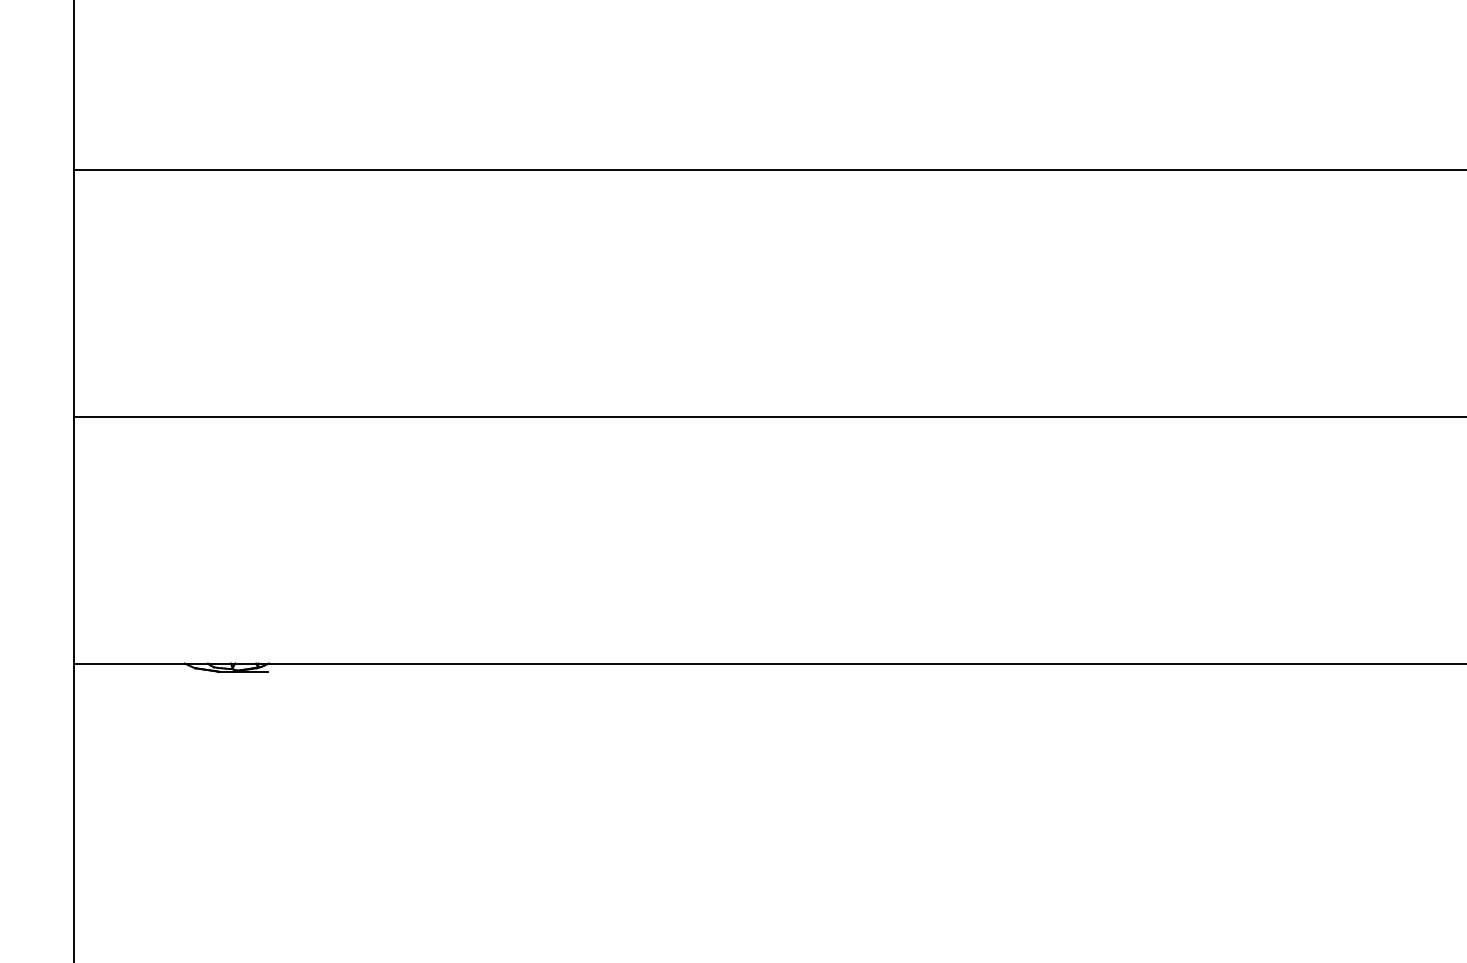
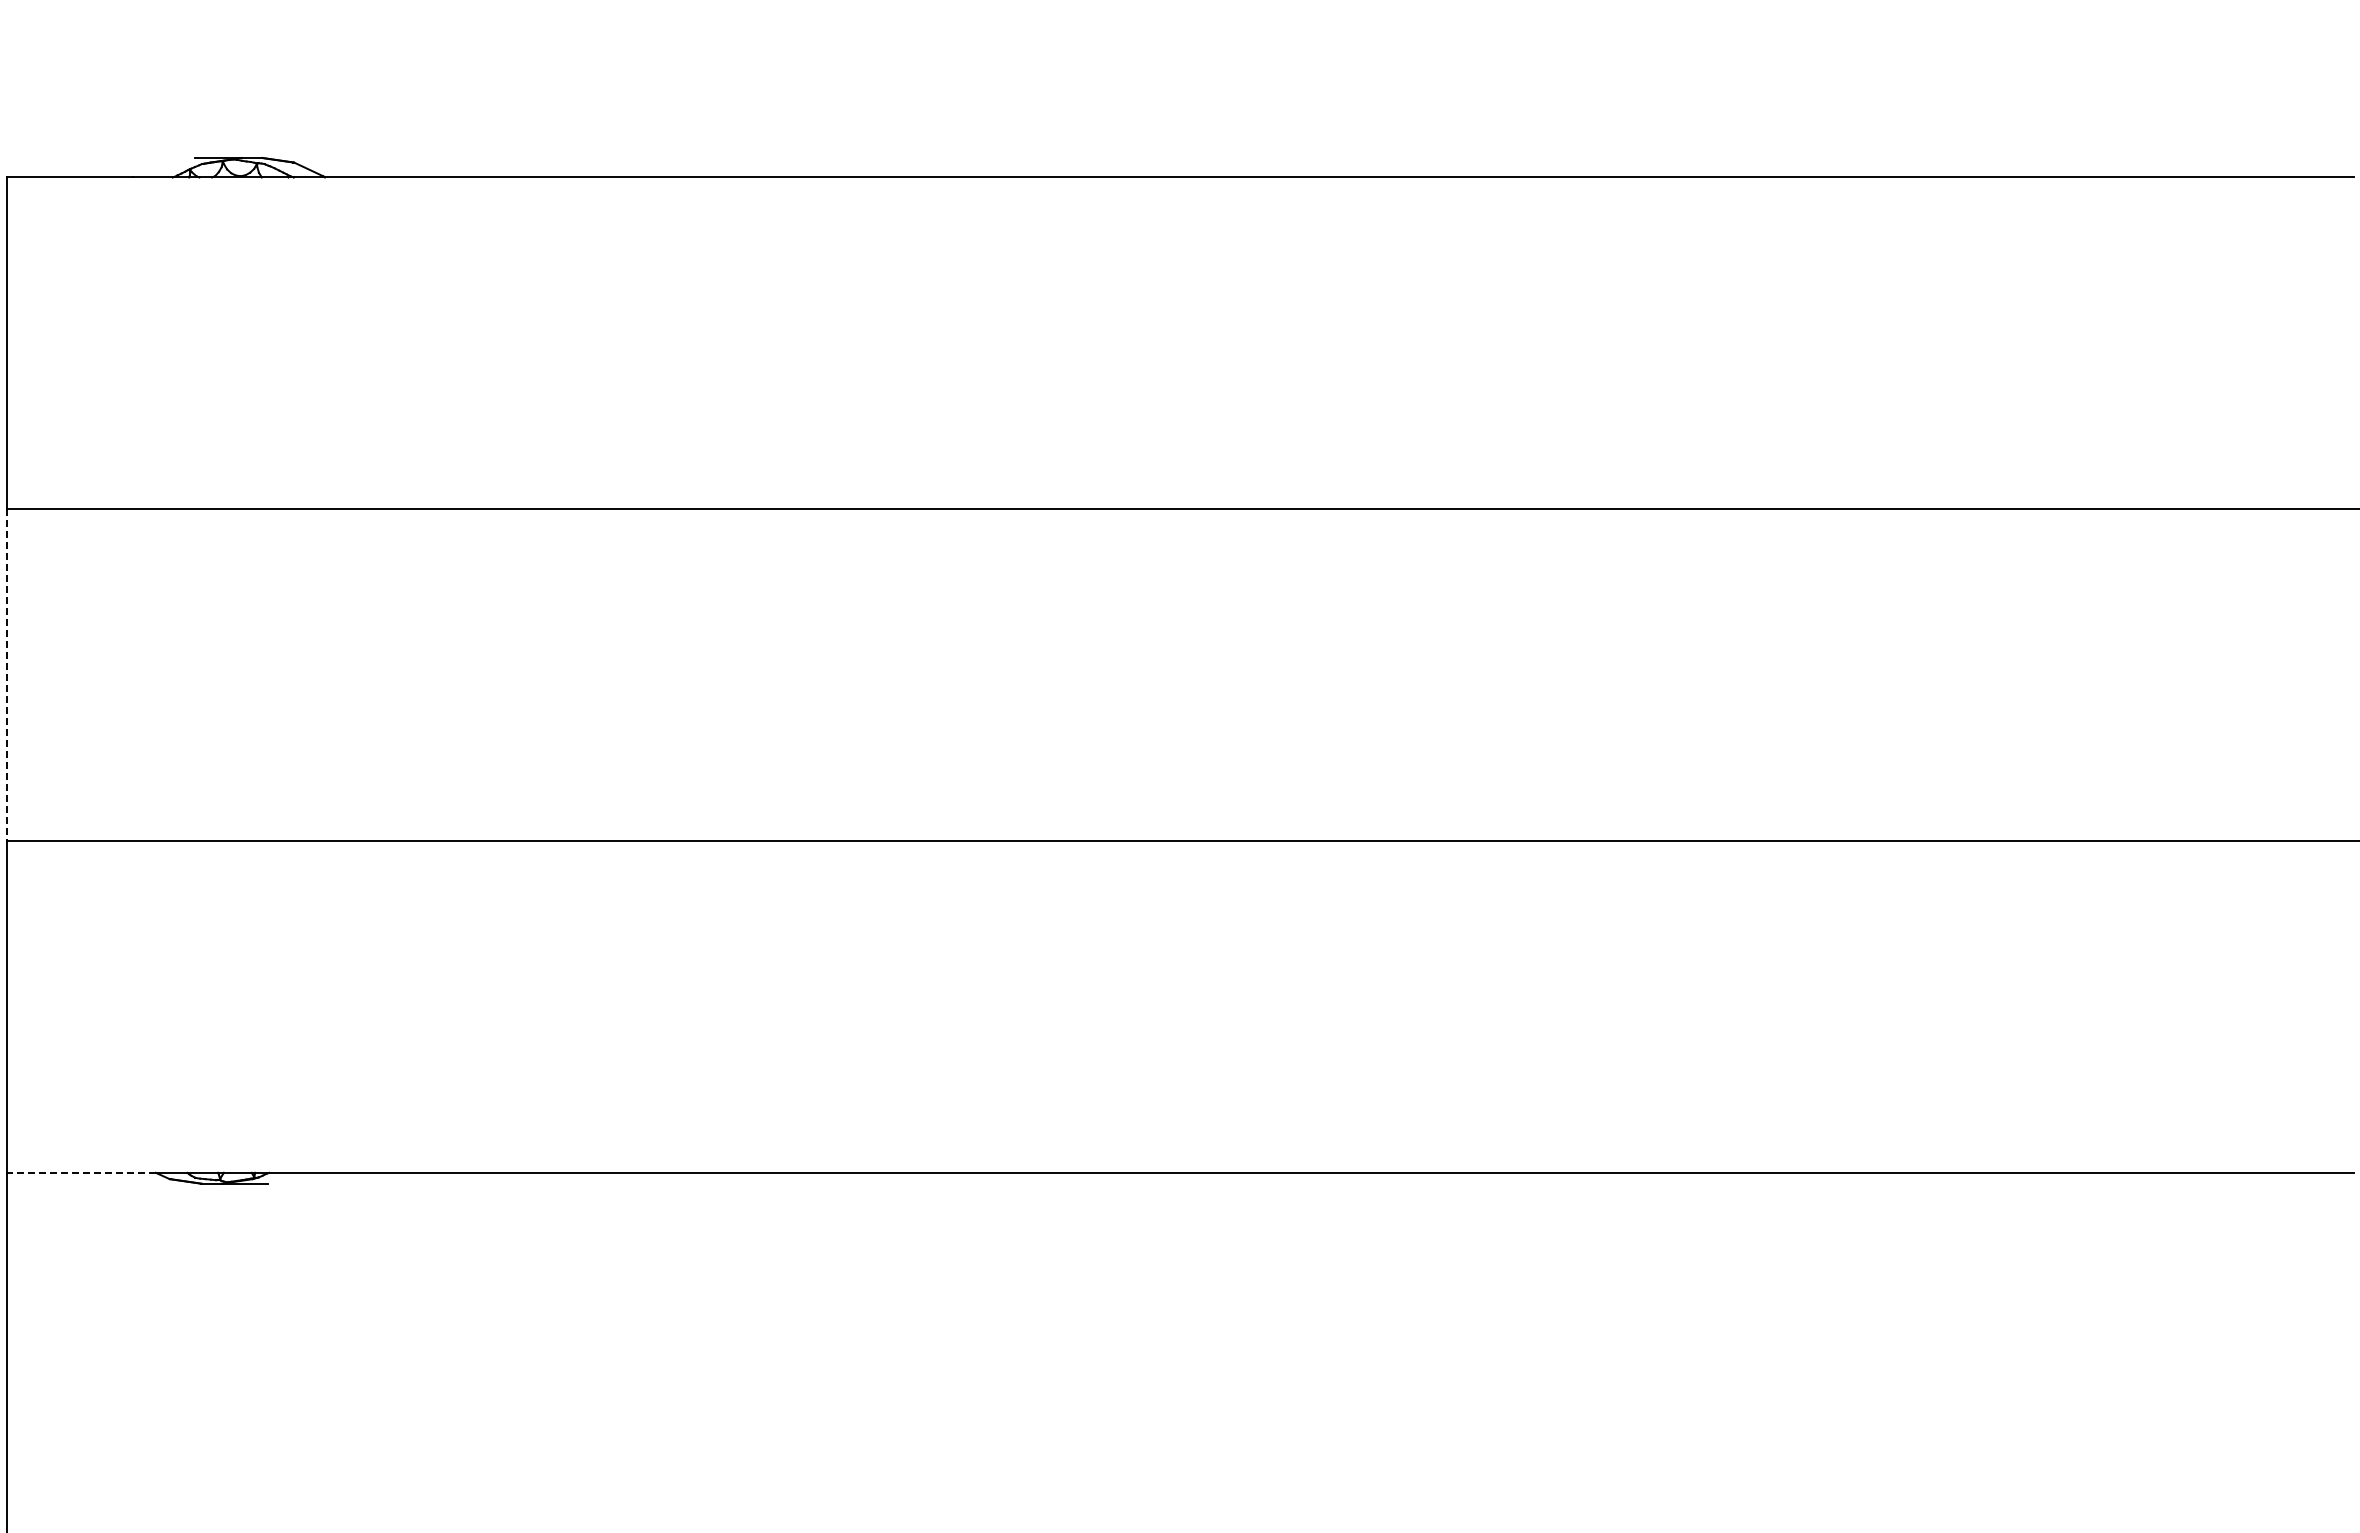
line: (73, 293) -> (6, 675), solid -> dashed
line: (128, 663) -> (80, 1172), solid -> dashed

